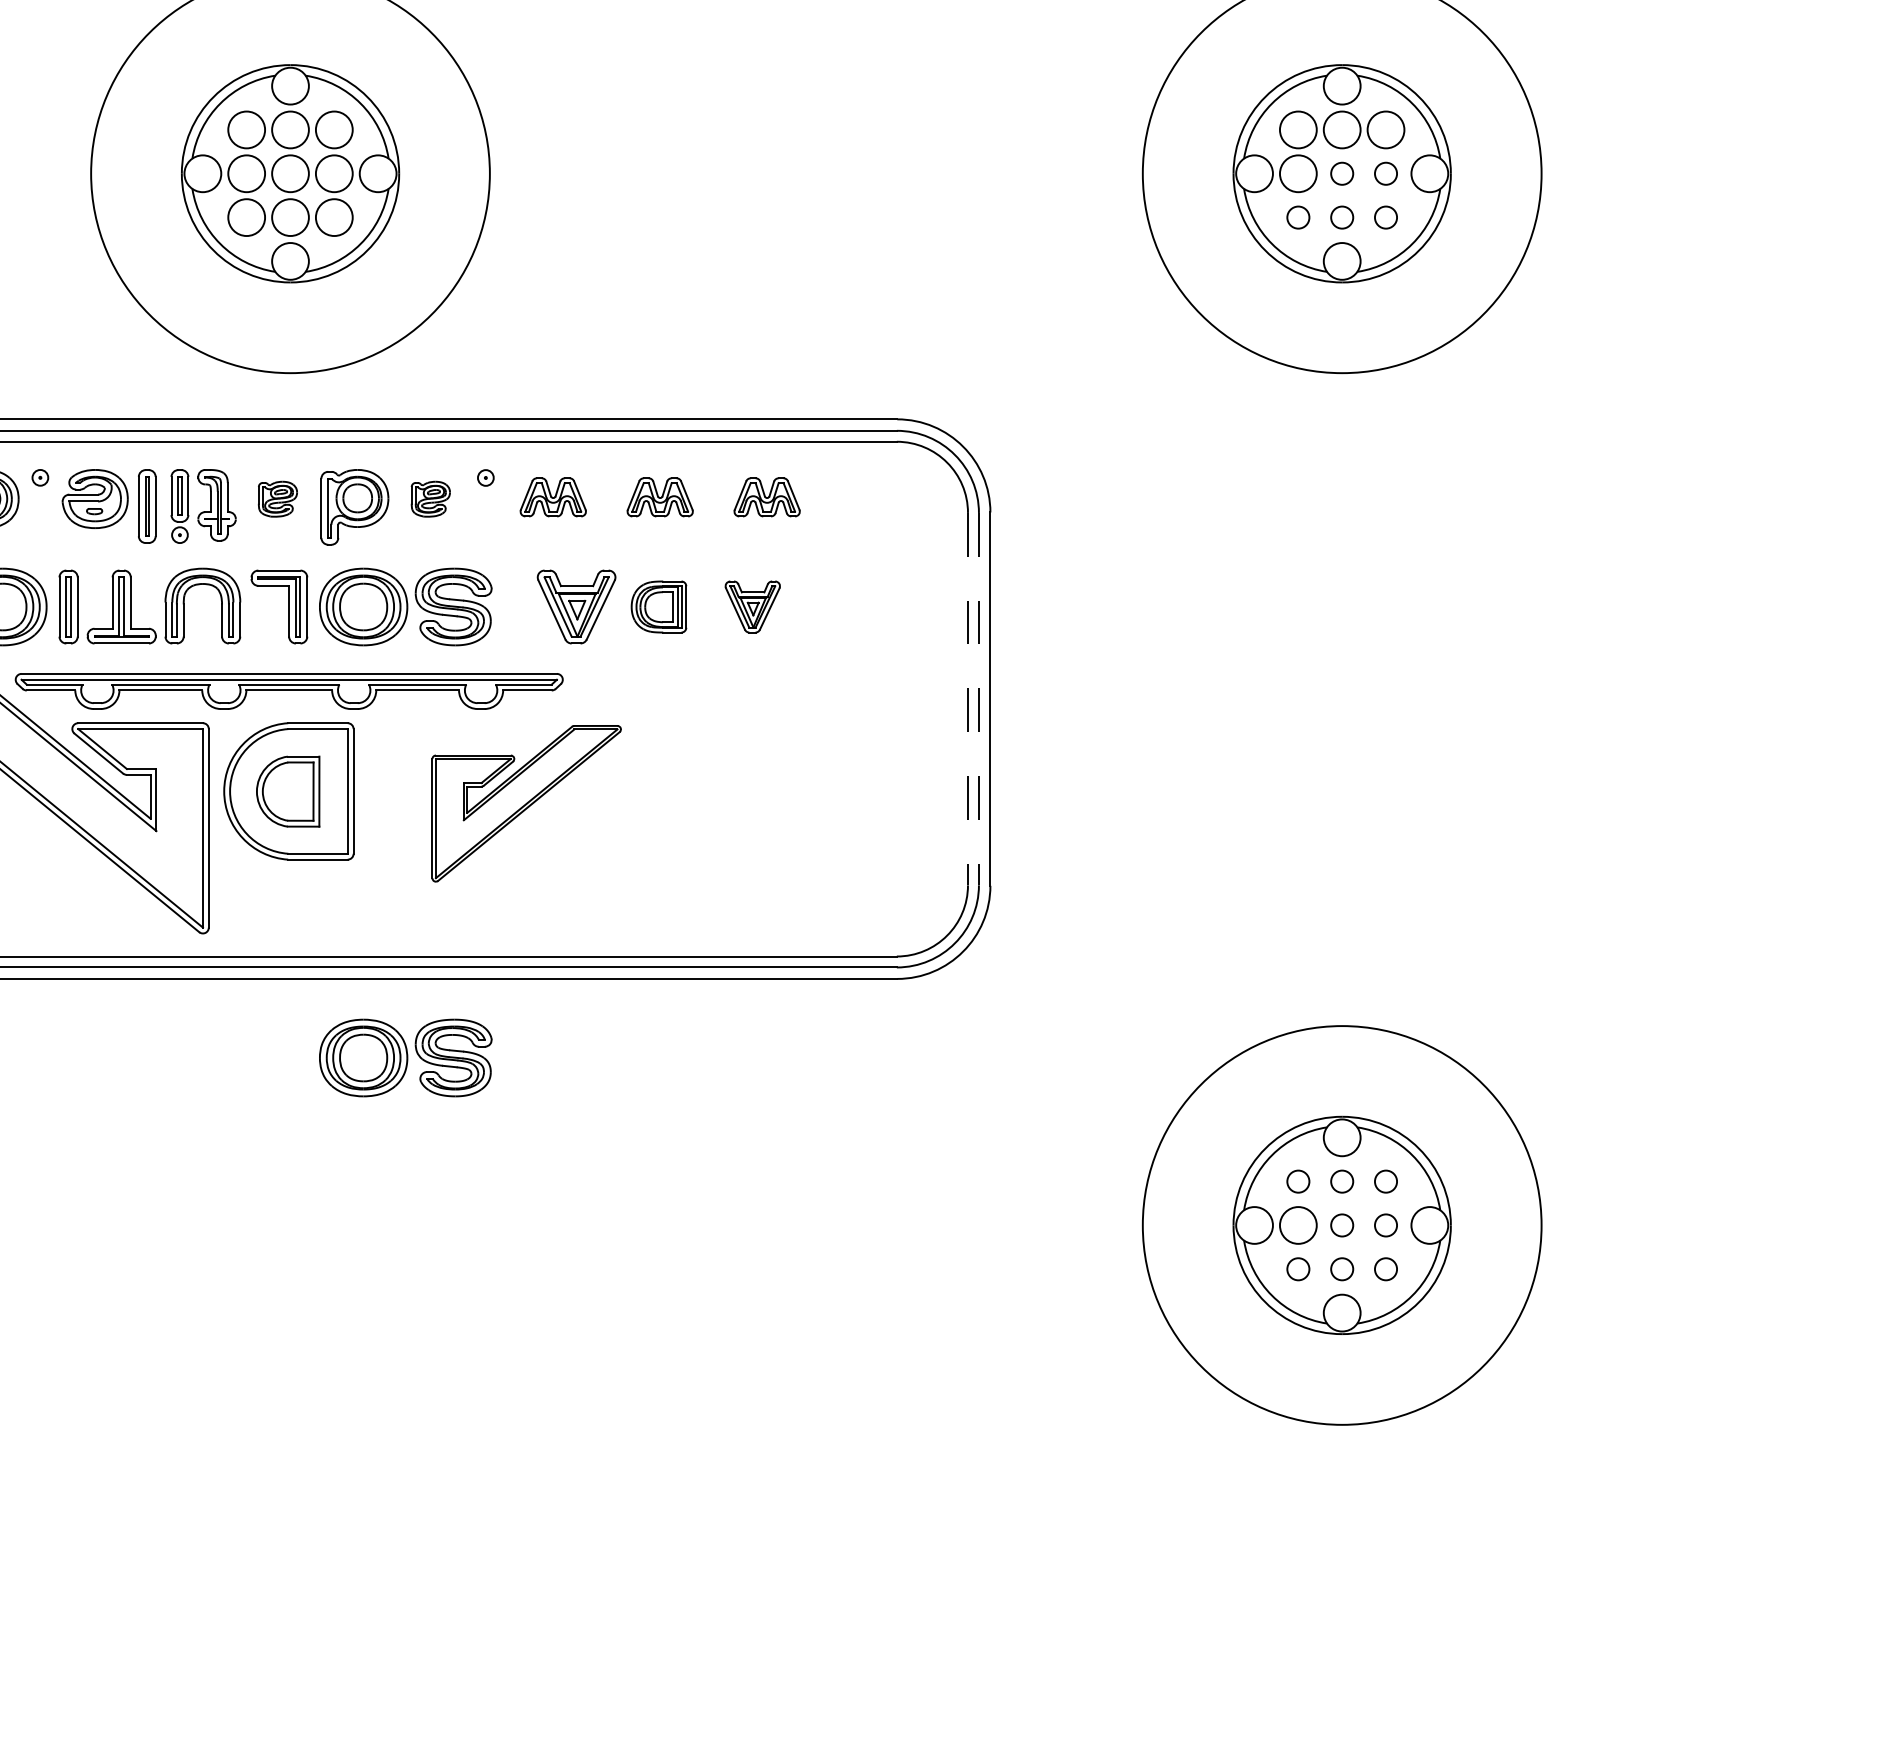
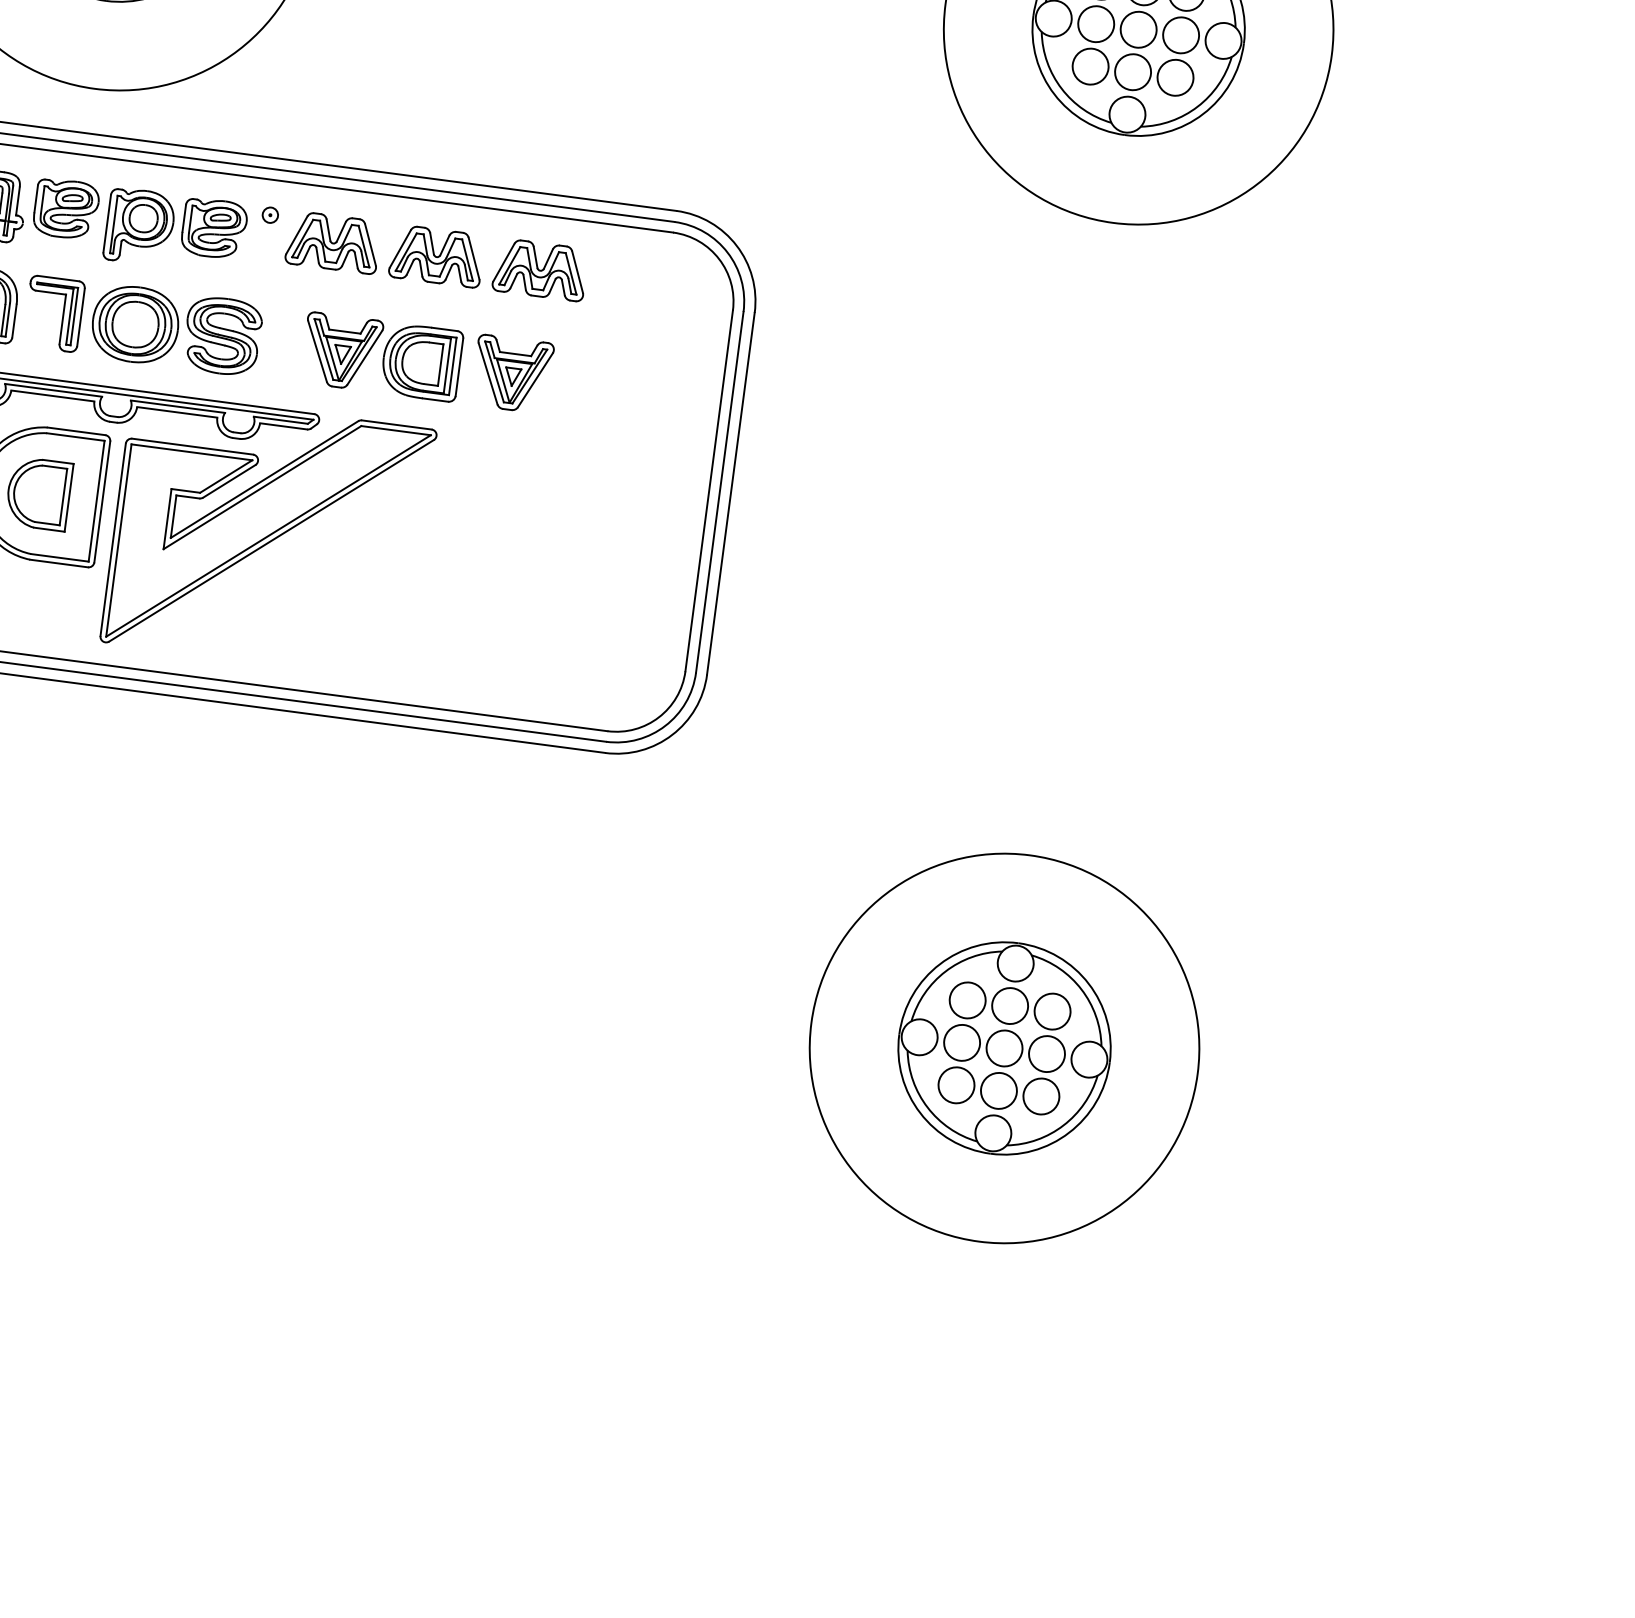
circle: (1341, 173) -> (1138, 29), size x1.67
circle: (1385, 173) -> (1180, 35), size x1.67
circle: (1297, 217) -> (1089, 66), size x1.67
circle: (1341, 217) -> (1132, 72), size x1.67
circle: (1385, 217) -> (1175, 77), size x1.67
part: (552, 497) -> (332, 242), size x1.43
part: (659, 497) -> (436, 256), size x1.43
part: (766, 497) -> (539, 269), size x1.43
part: (277, 499) -> (65, 209), size x1.67
part: (430, 499) -> (214, 229), size x1.67
part: (658, 606) -> (421, 361), size x1.43
part: (752, 606) -> (512, 373), size x1.43
line: (967, 699) -> (708, 491), dashed -> solid
line: (978, 699) -> (719, 492), dashed -> solid
part: (526, 803) -> (268, 535), size x1.67
part: (405, 1057) -> (118, 766), removed
circle: (1297, 1181) -> (966, 1000), size x1.67
circle: (1341, 1181) -> (1009, 1005), size x1.67
circle: (1385, 1181) -> (1052, 1011), size x1.67
circle: (1341, 1225) -> (1003, 1048), size x1.67
circle: (1385, 1225) -> (1046, 1054), size x1.67
circle: (1297, 1268) -> (955, 1084), size x1.67
circle: (1341, 1268) -> (998, 1090), size x1.67
circle: (1385, 1268) -> (1041, 1095), size x1.67

